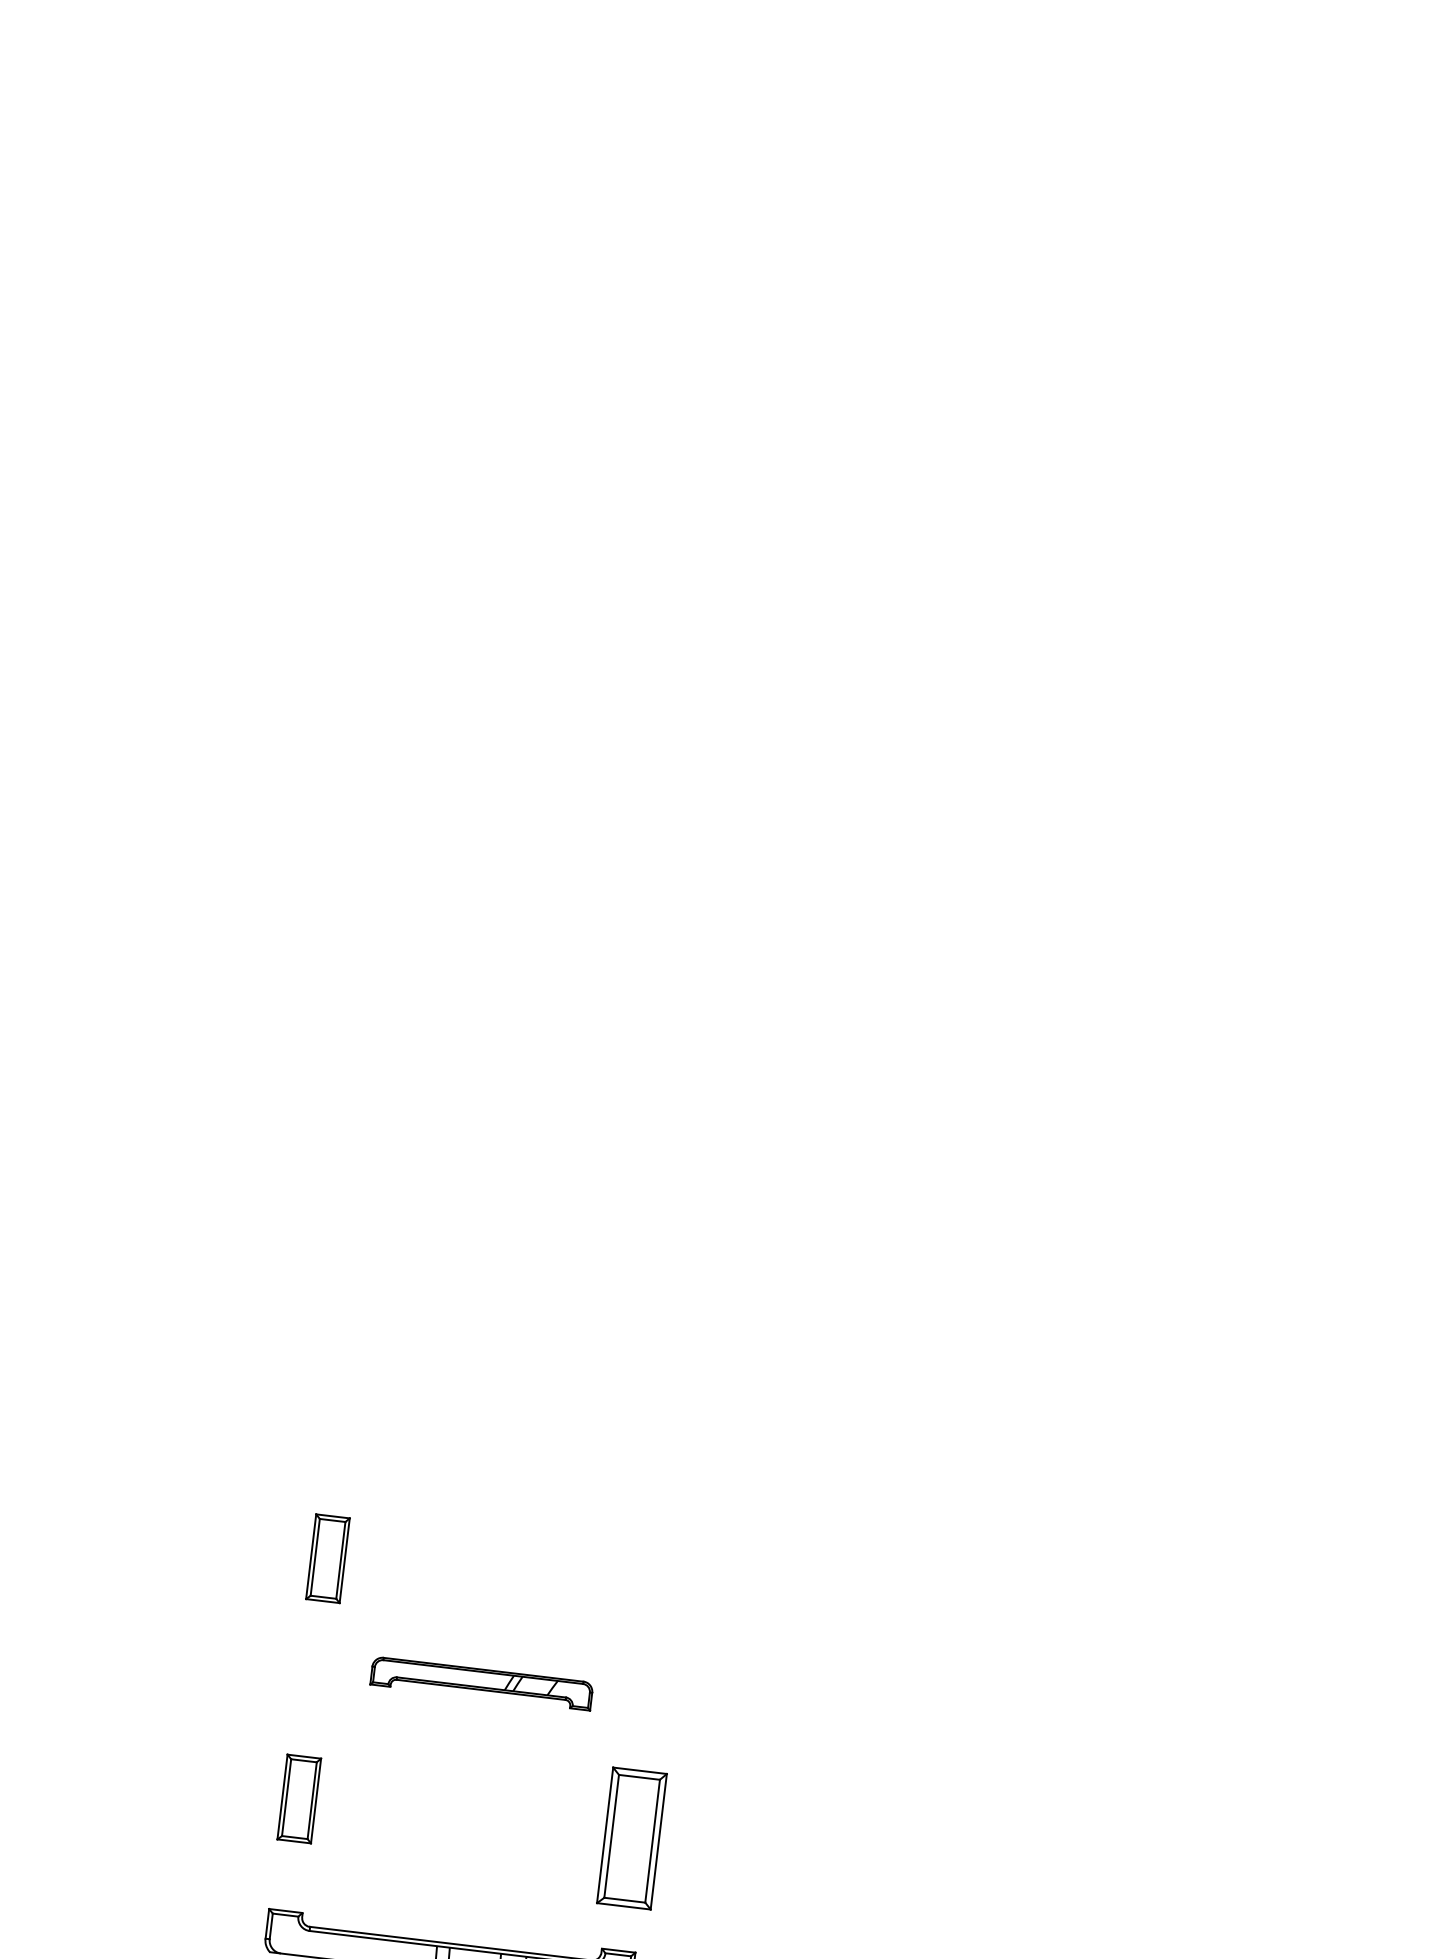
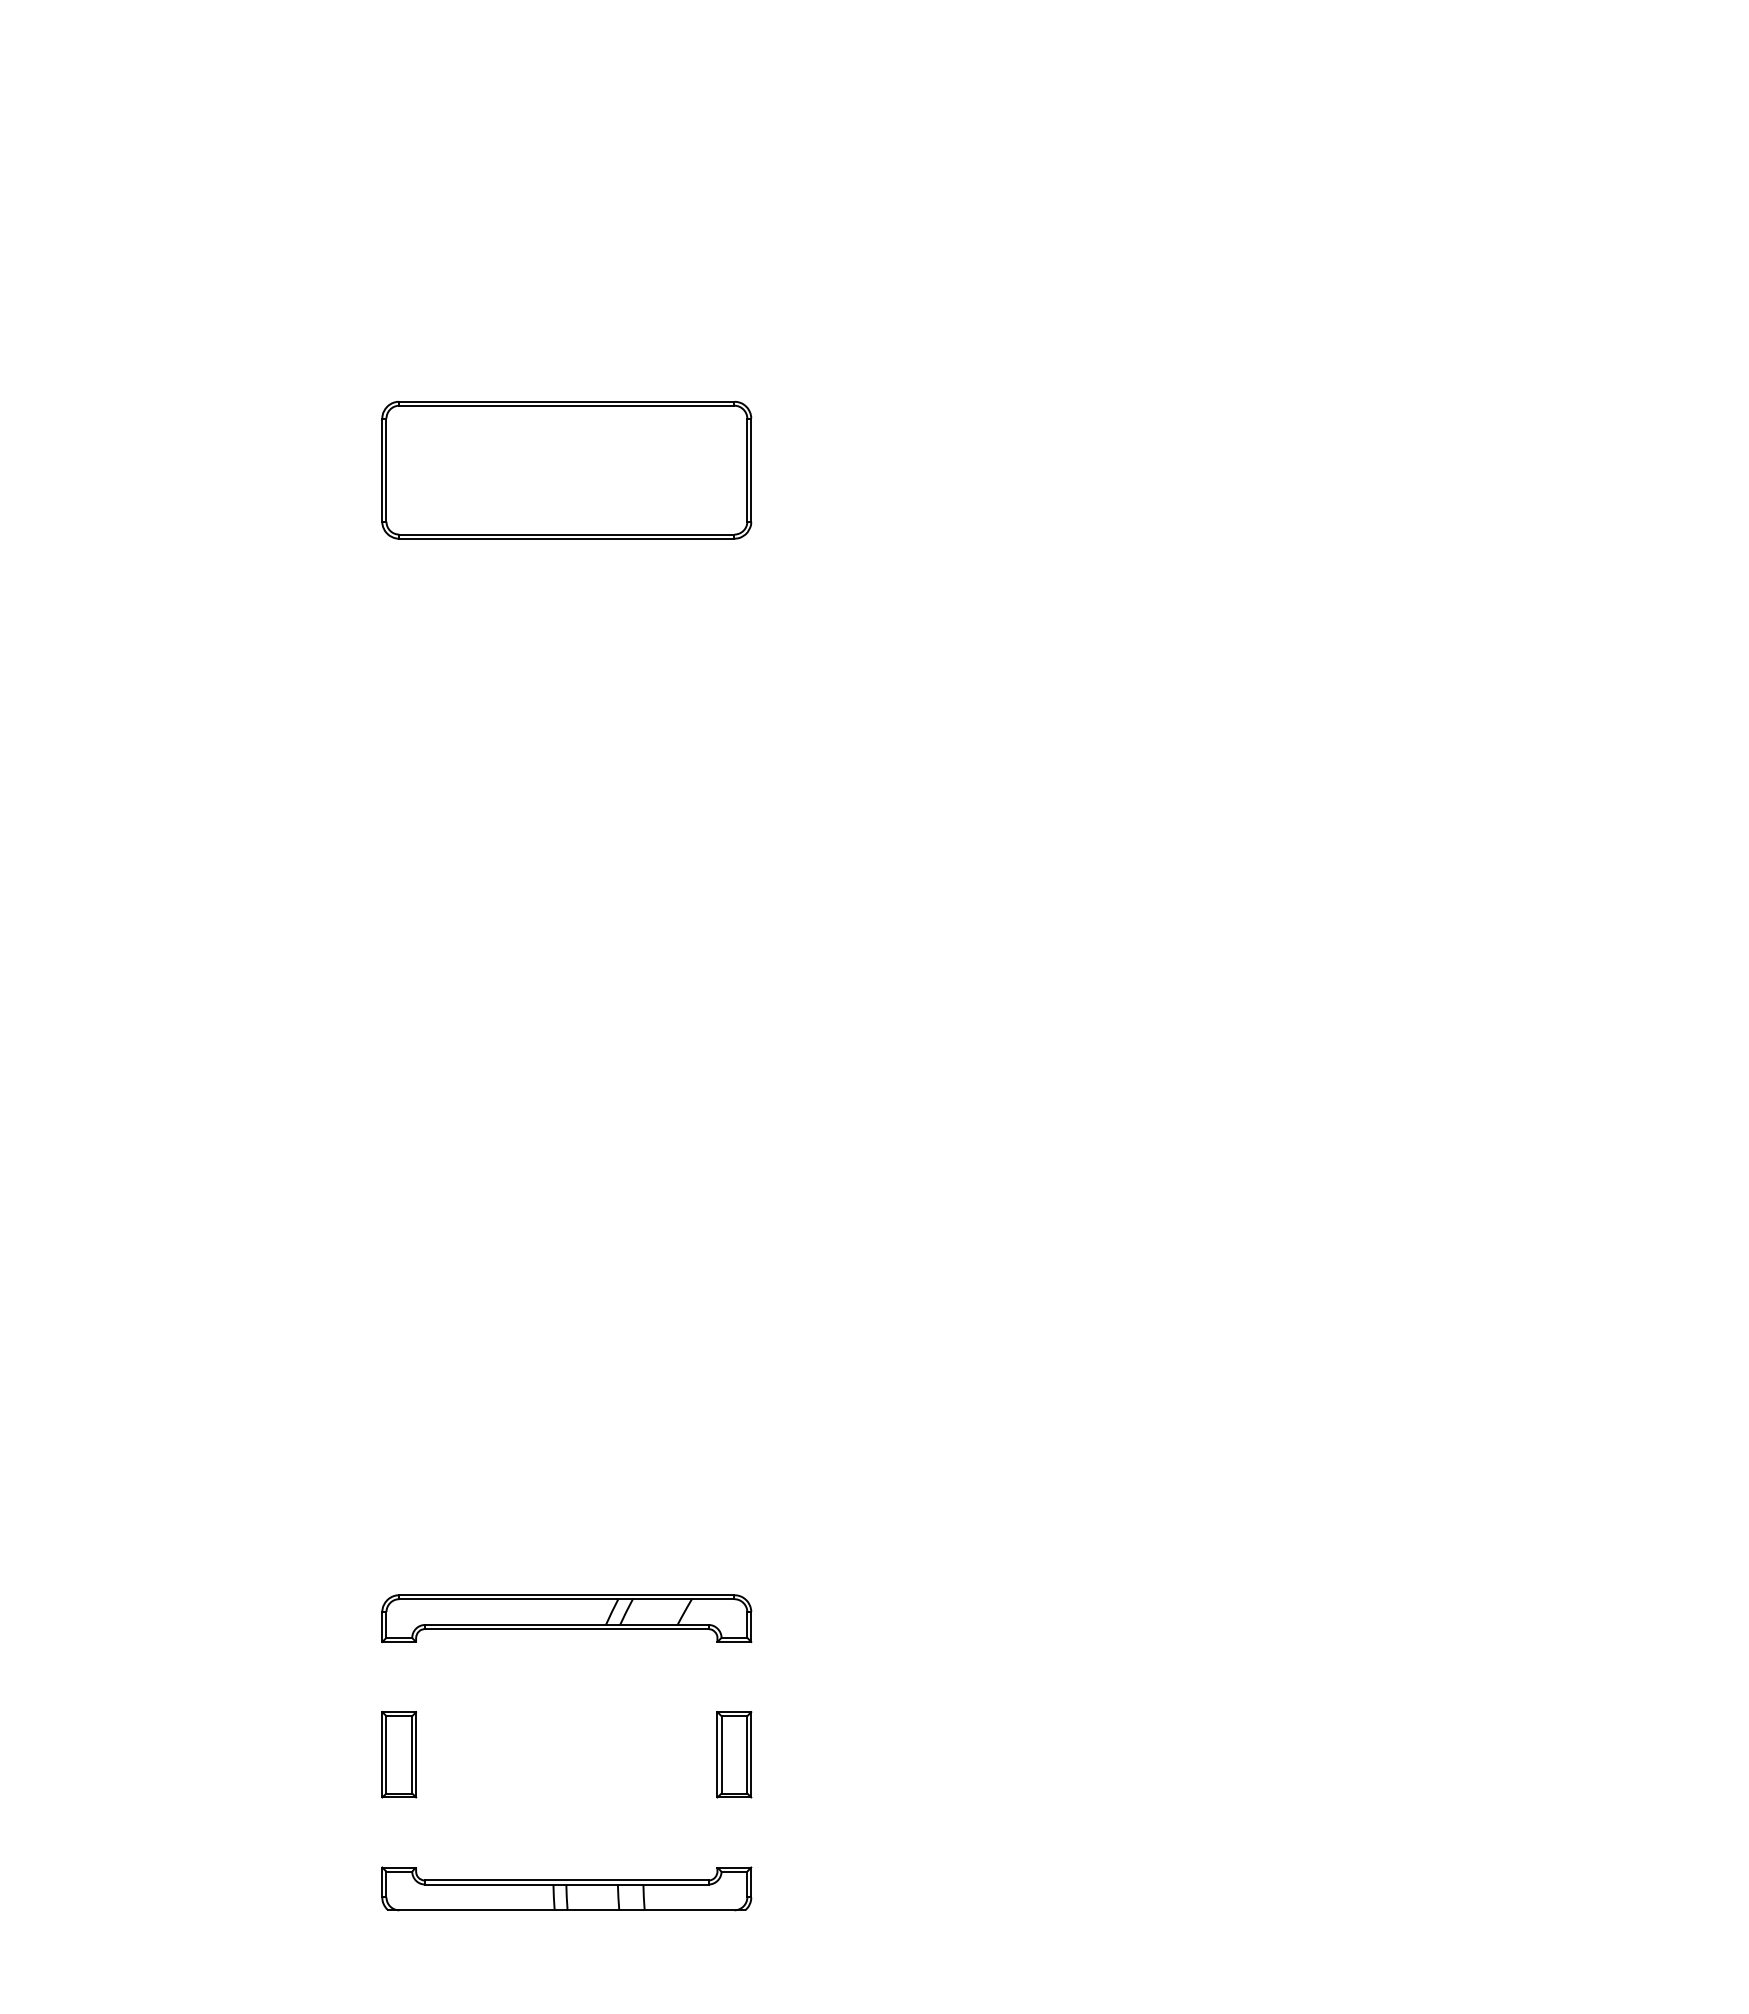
part: (617, 543) -> (566, 470), added
part: (328, 1558) -> (399, 1512), removed
part: (481, 1683) -> (566, 1618), size x1.67
part: (632, 1838) -> (734, 1754), size x0.62

